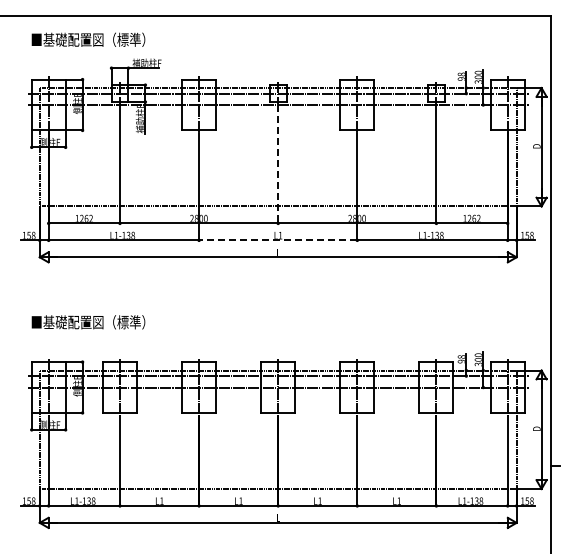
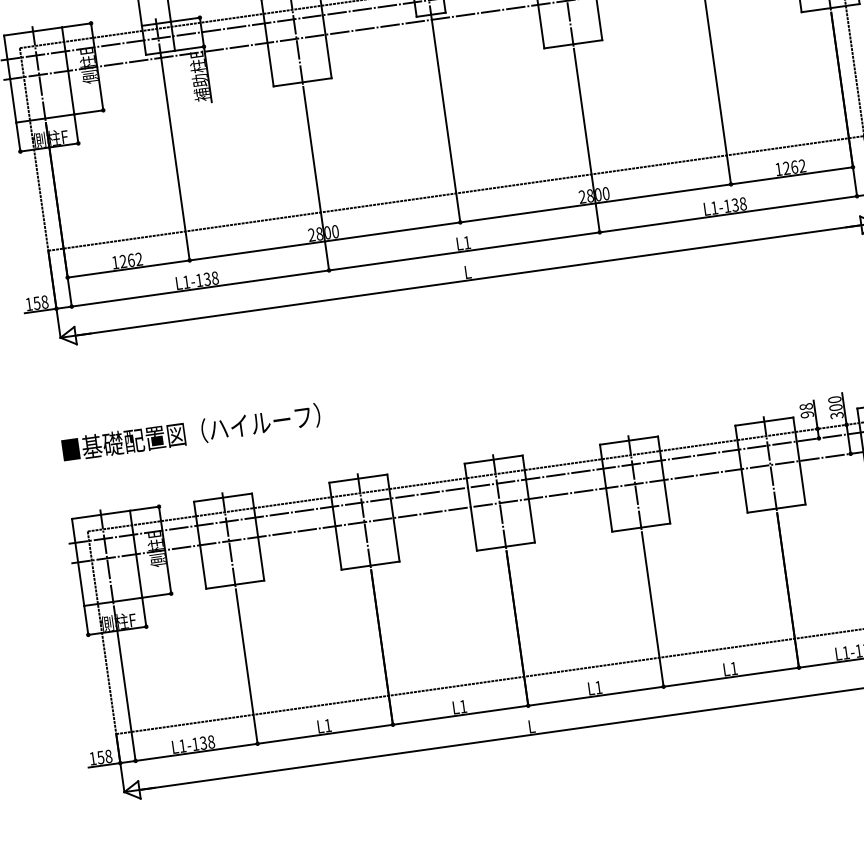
line: (278, 164) -> (446, 121), dashed -> solid
line: (277, 240) -> (463, 251), dashed -> solid
text: (149, 322) -> (263, 422), ■基礎配置図（標準） -> ■基礎配置図（ハイルーフ）

